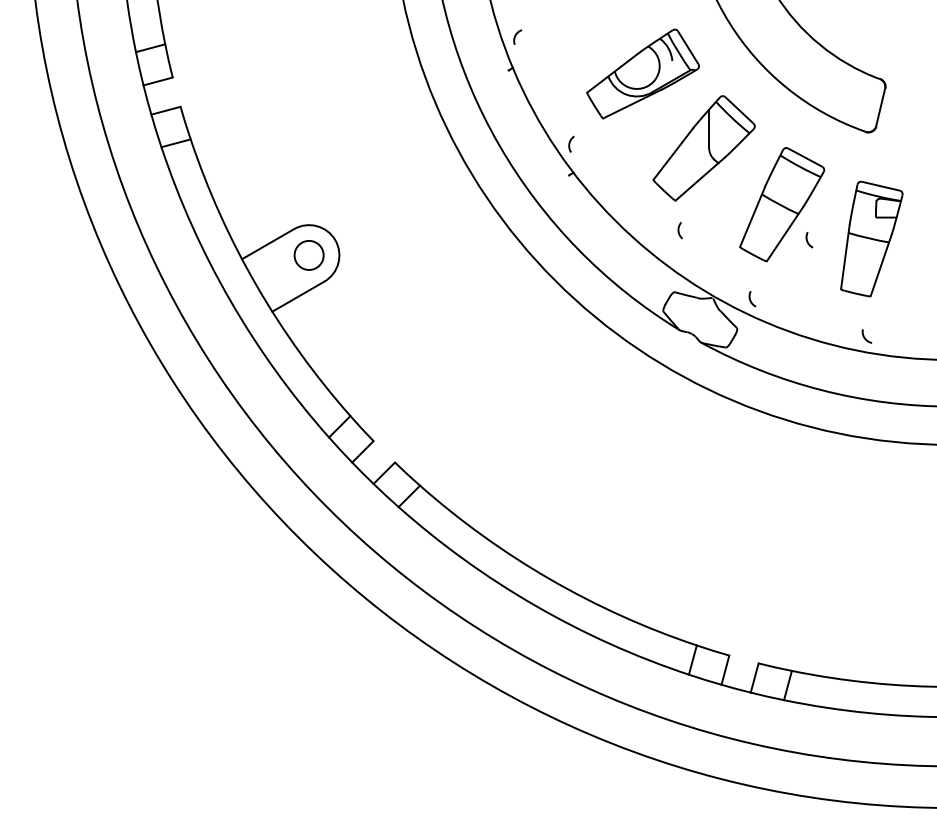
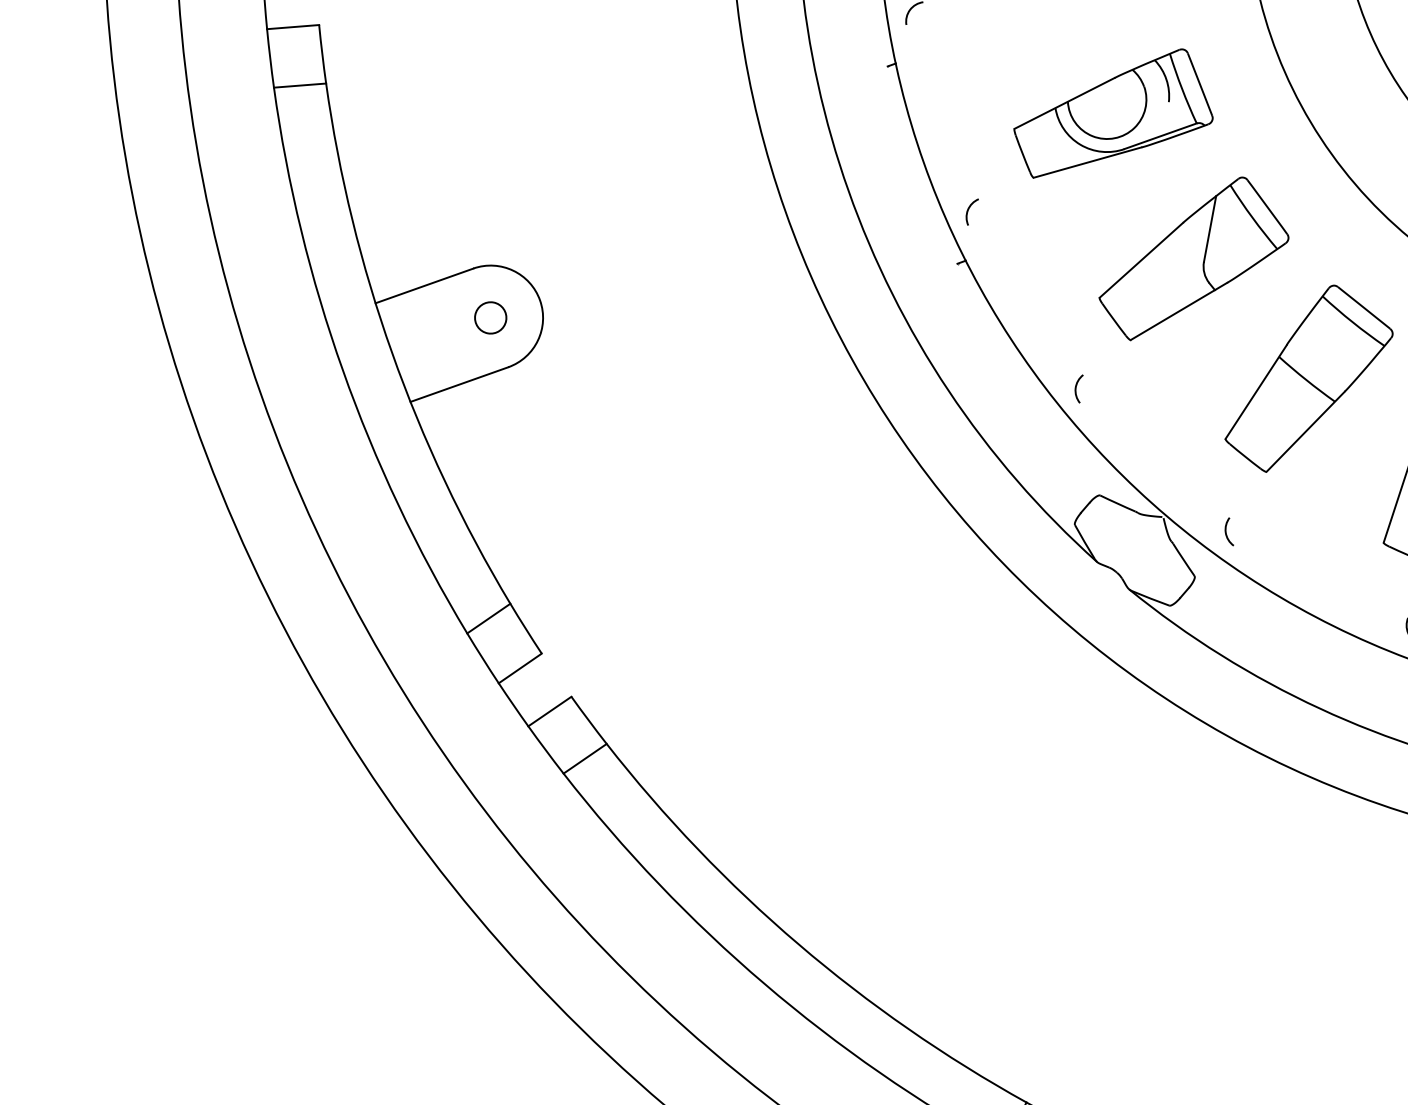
arc: (679, 230) -> (1077, 388), moved
arc: (808, 241) -> (1343, 451), removed
circle: (309, 255) -> (491, 318), size x0.62

